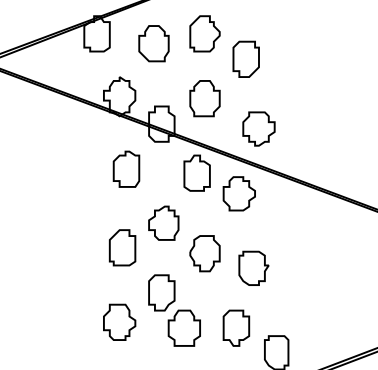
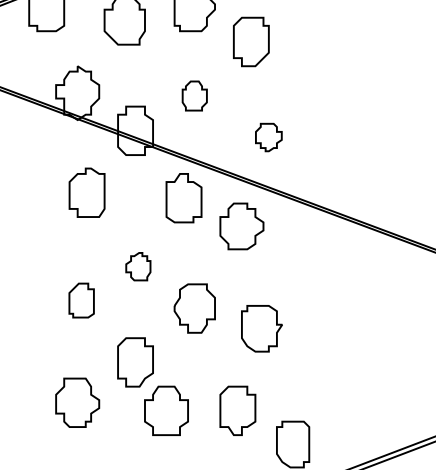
part: (204, 98) -> (194, 95), size x0.6
part: (258, 128) -> (268, 136), size x0.6
part: (163, 222) -> (137, 265), size x0.6
part: (122, 247) -> (81, 300), size x0.7

